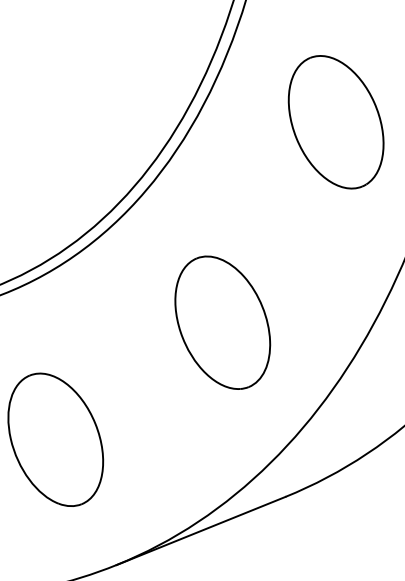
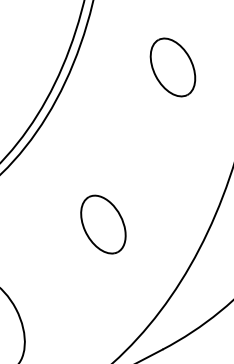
part: (335, 122) -> (172, 67), size x0.6
part: (222, 322) -> (103, 224), size x0.6

